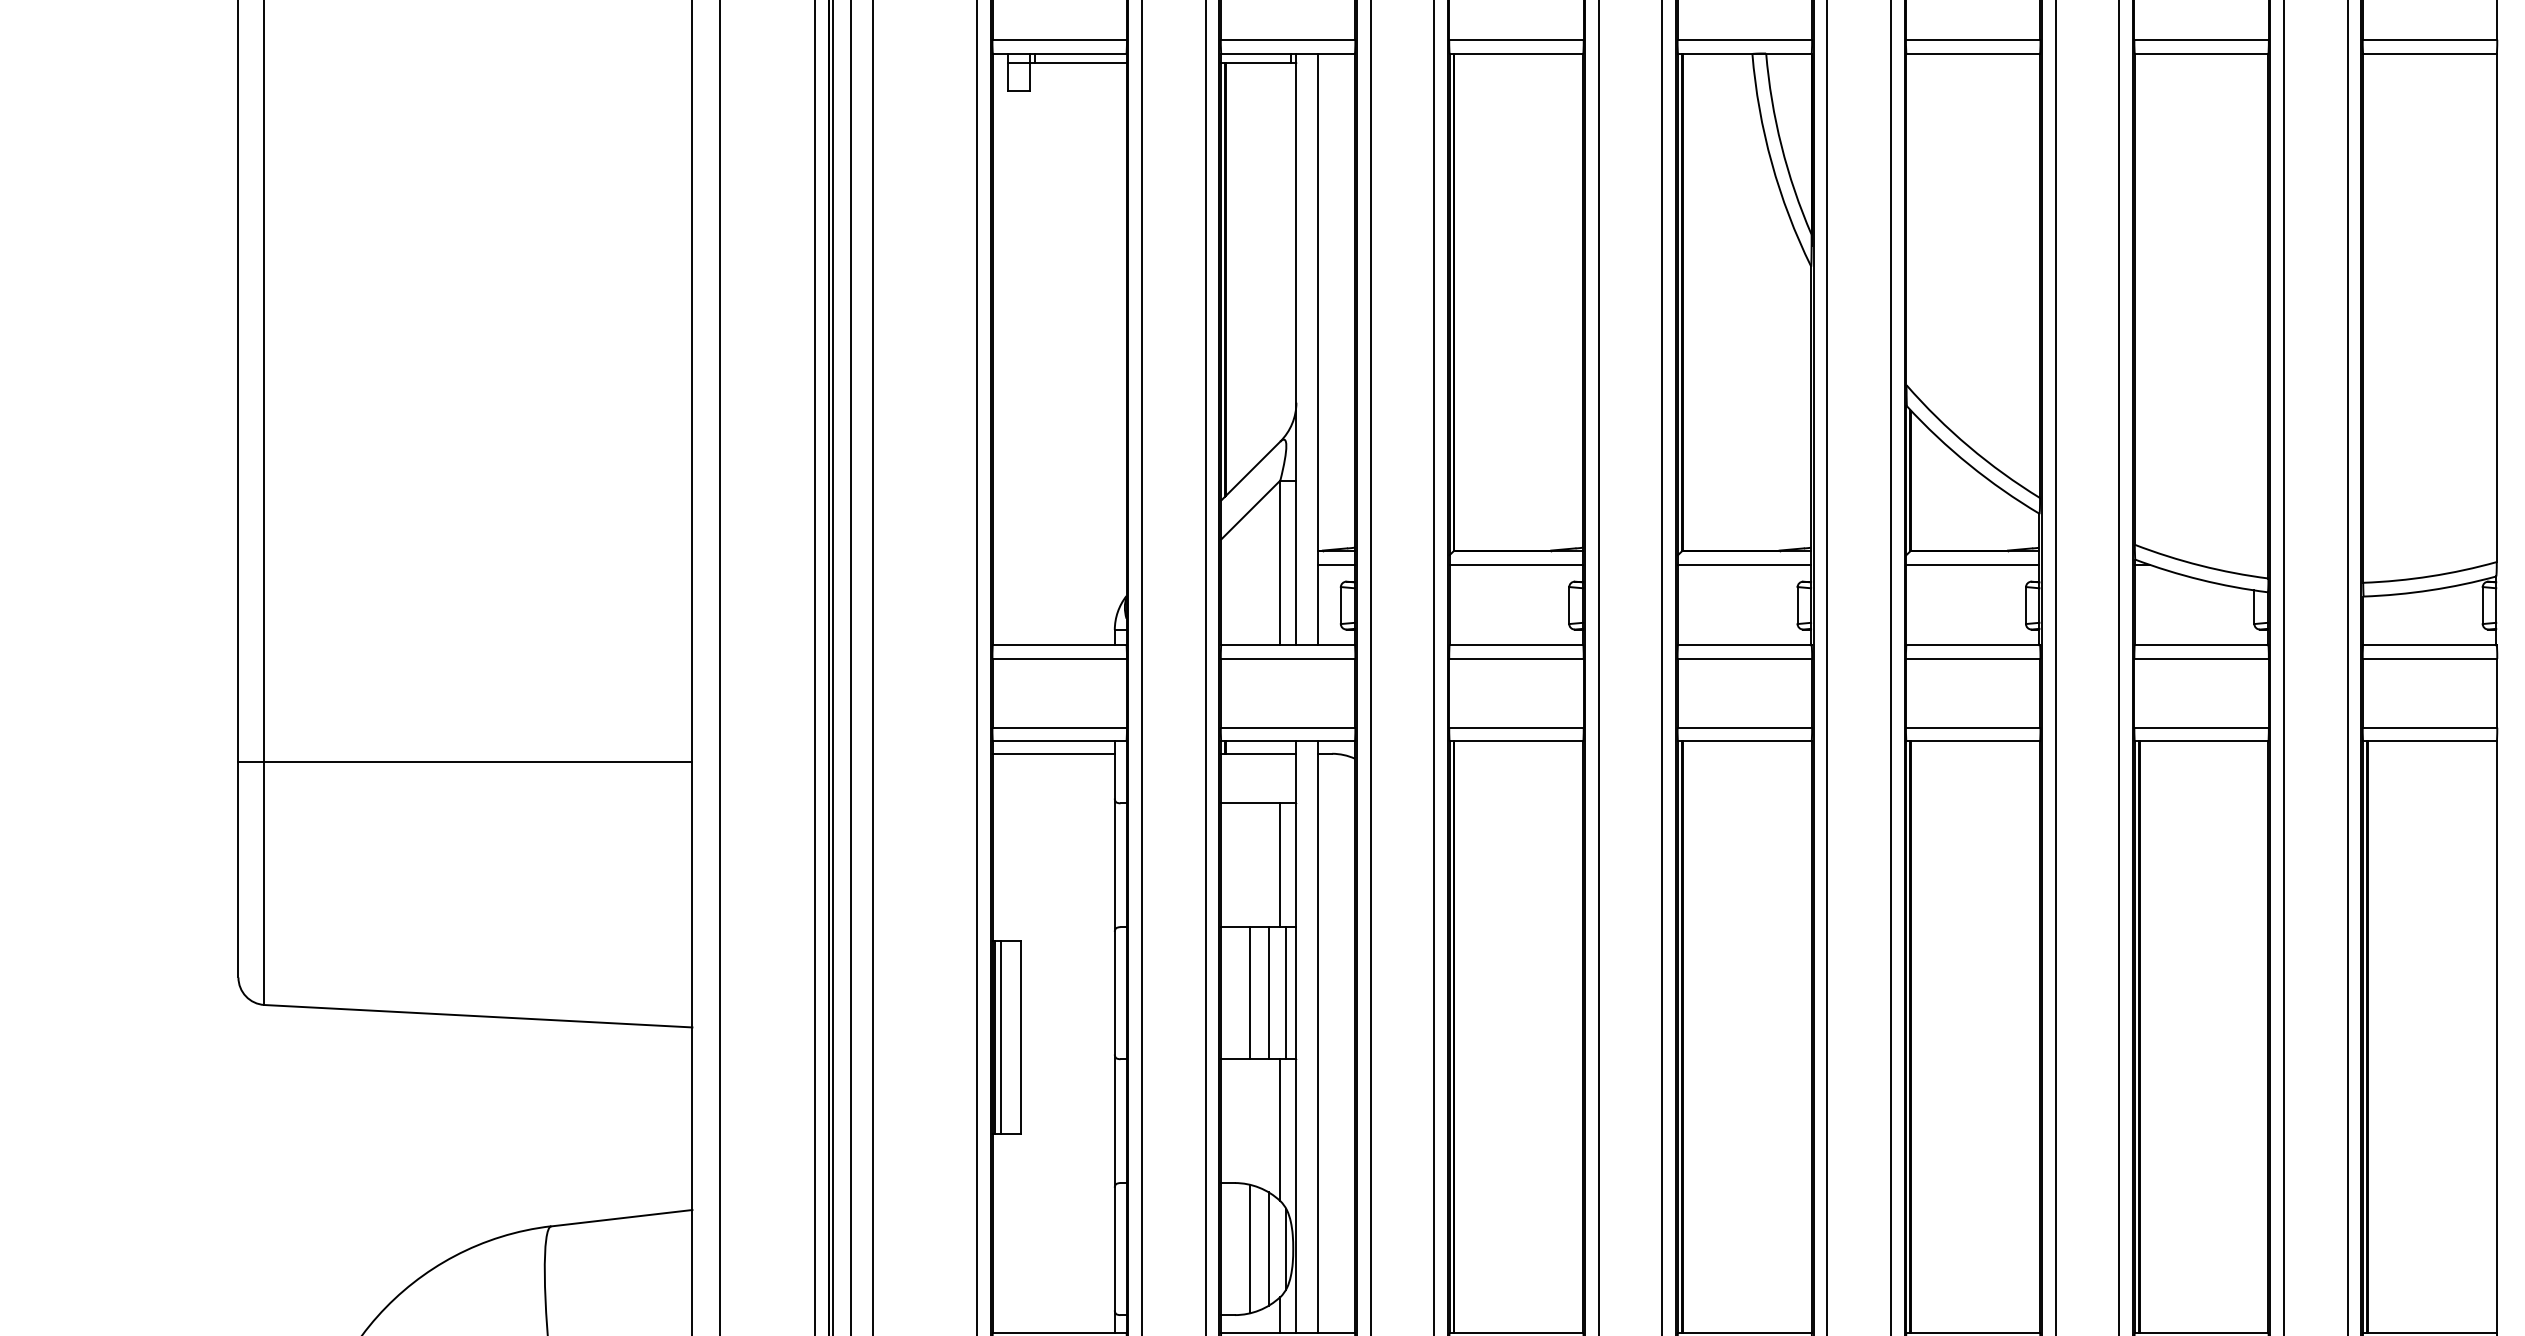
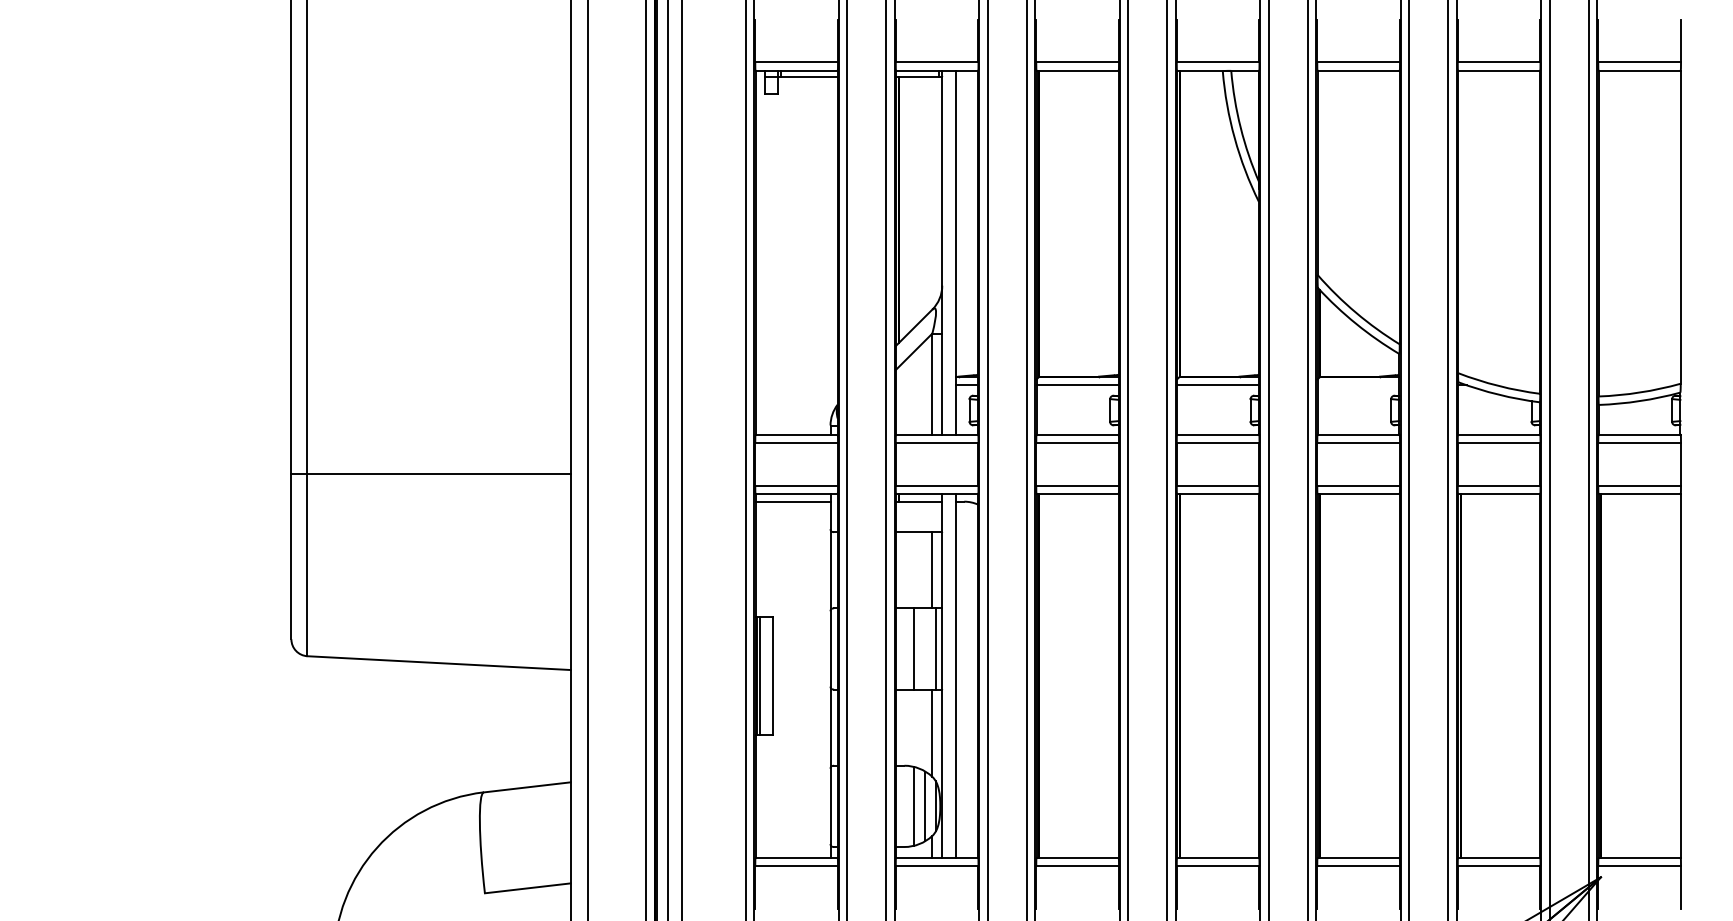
line: (1973, 564) -> (1358, 385), removed
line: (464, 761) -> (430, 473), moved
line: (1269, 992) -> (925, 648), removed

